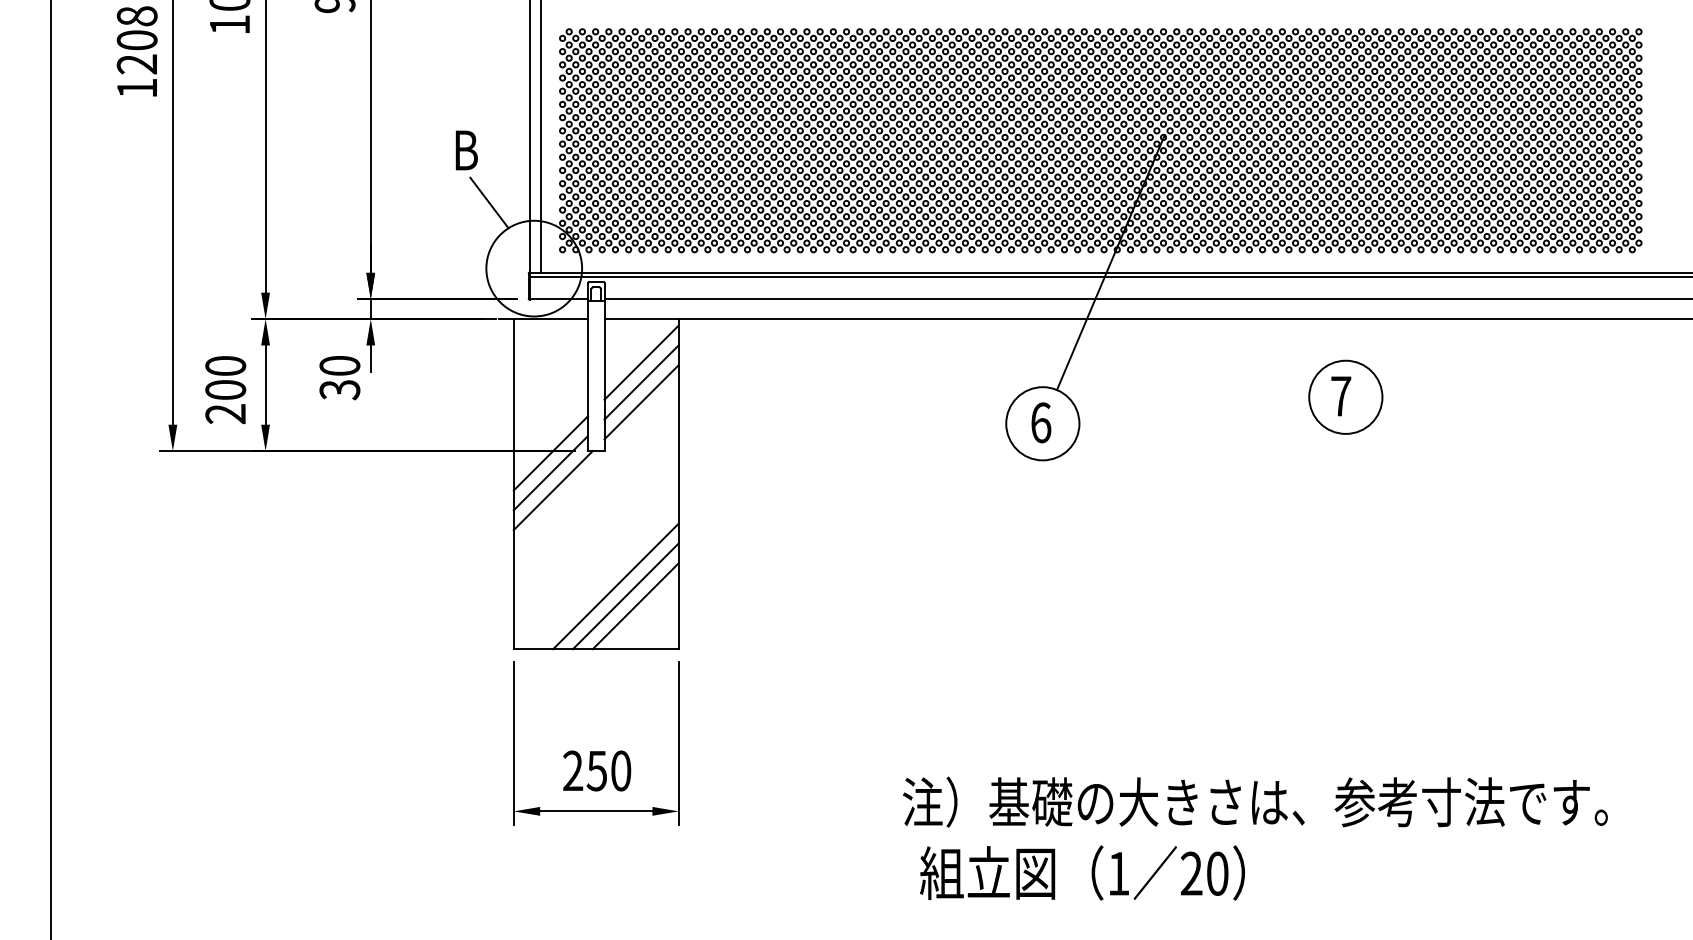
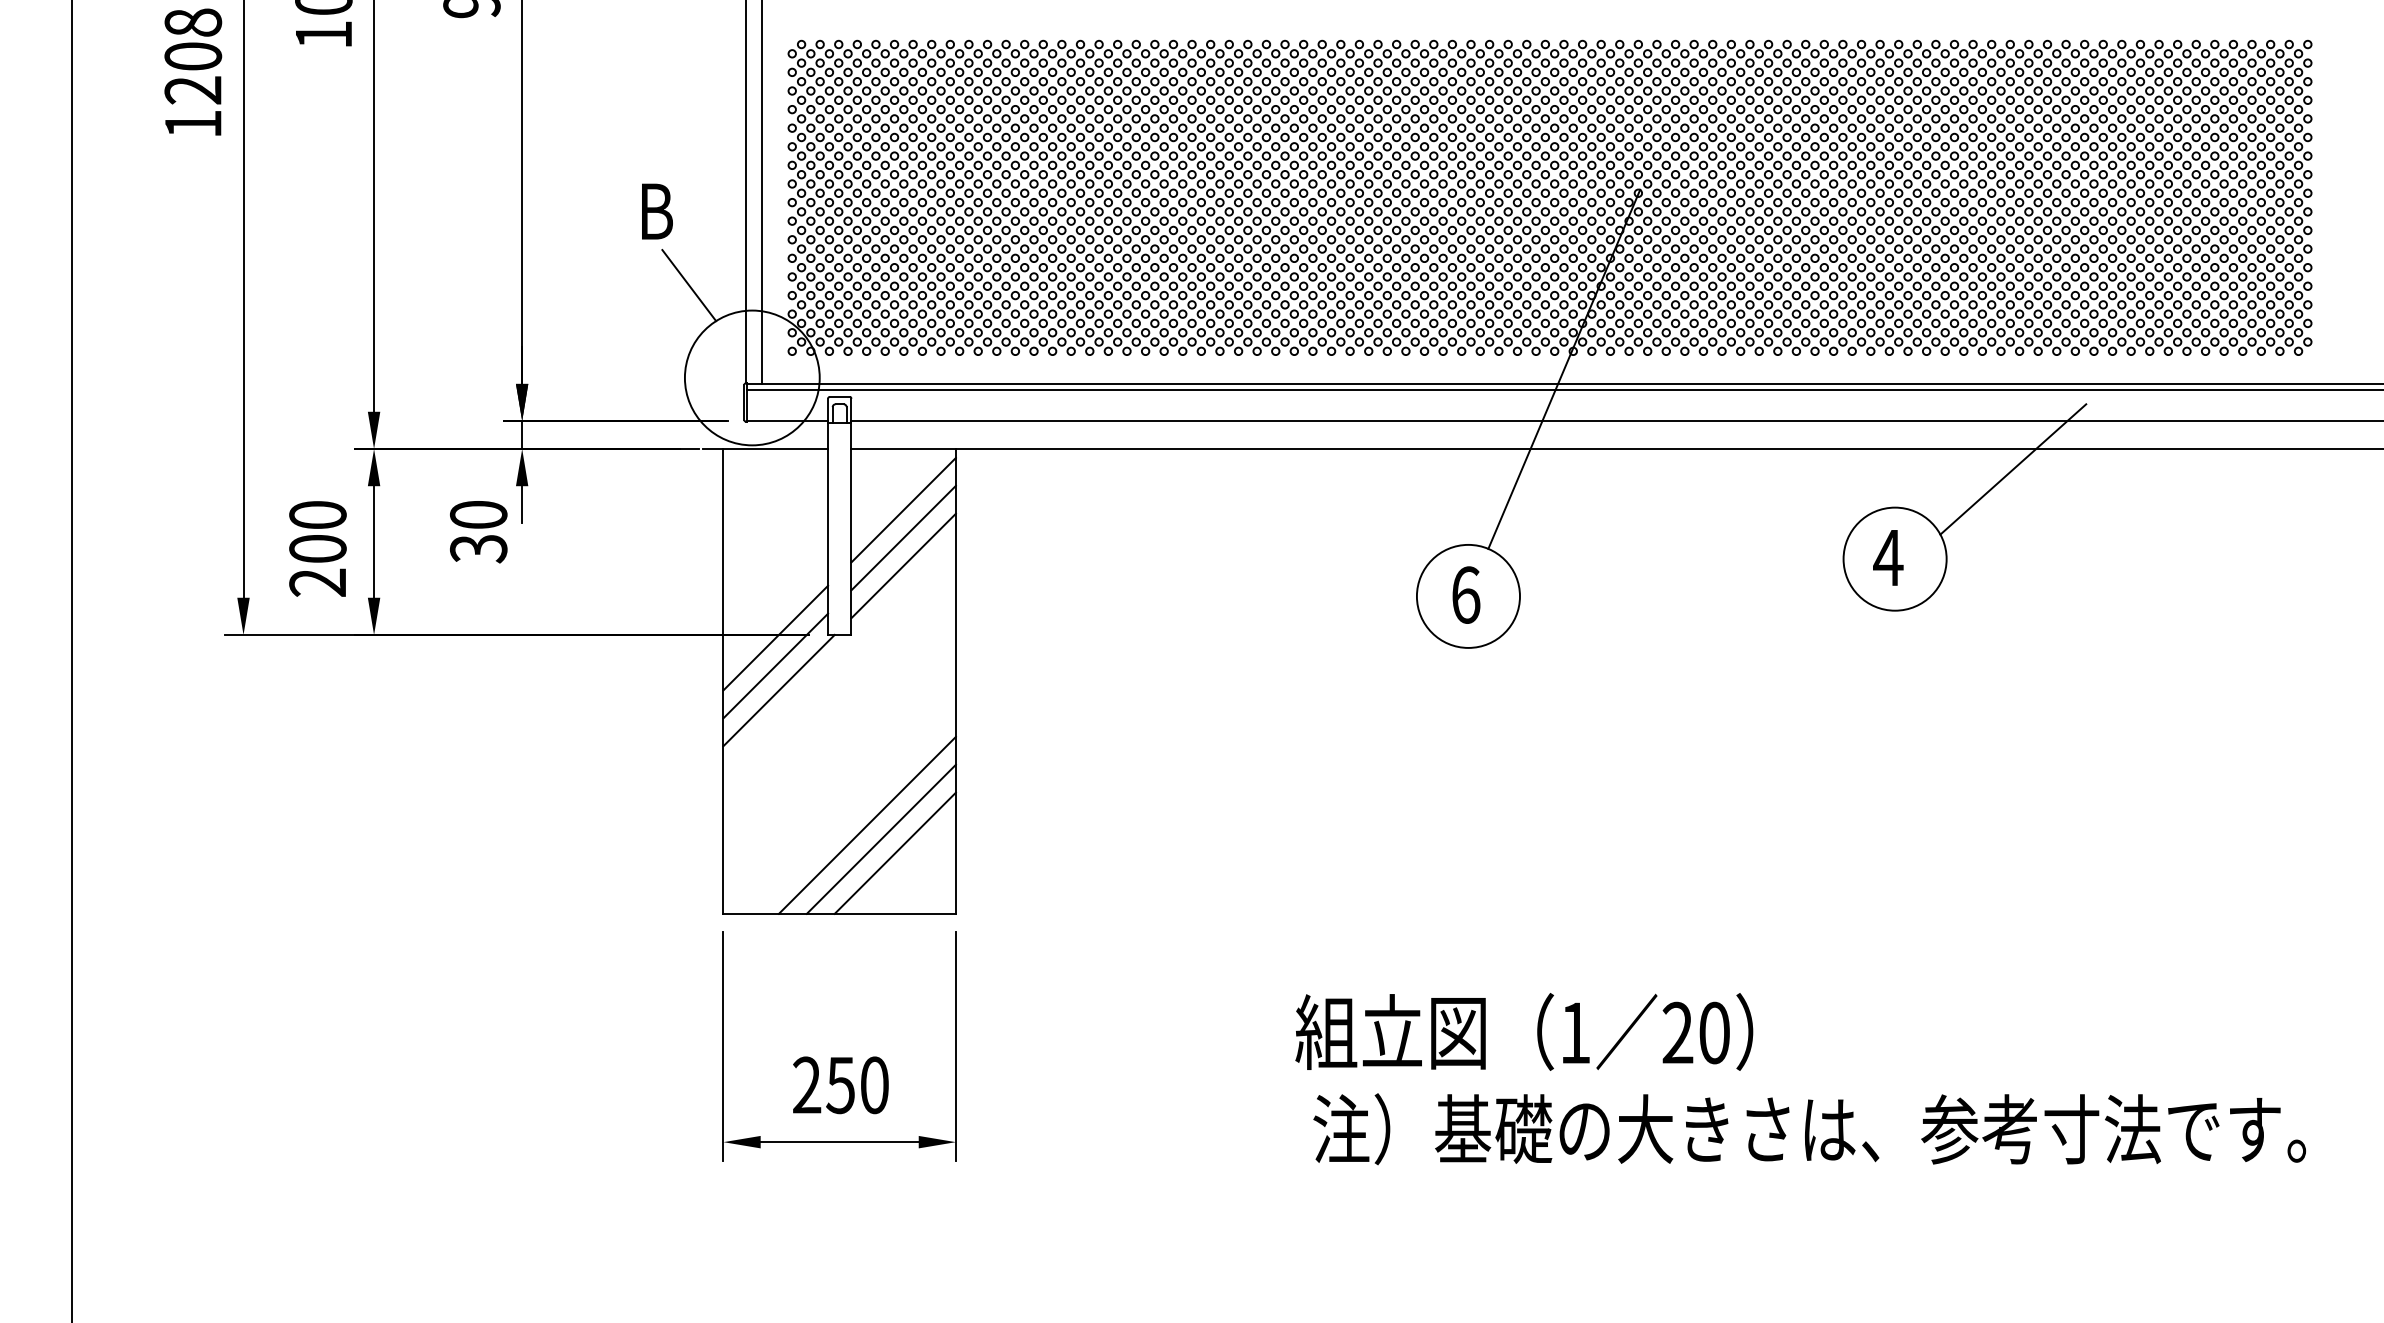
line: (1429, 333) -> (2013, 469), added
text: (1341, 396) -> (1888, 557), 7 -> 4
text: (1255, 802) -> (1809, 1129), moved
text: (1082, 872) -> (1524, 1031), moved

